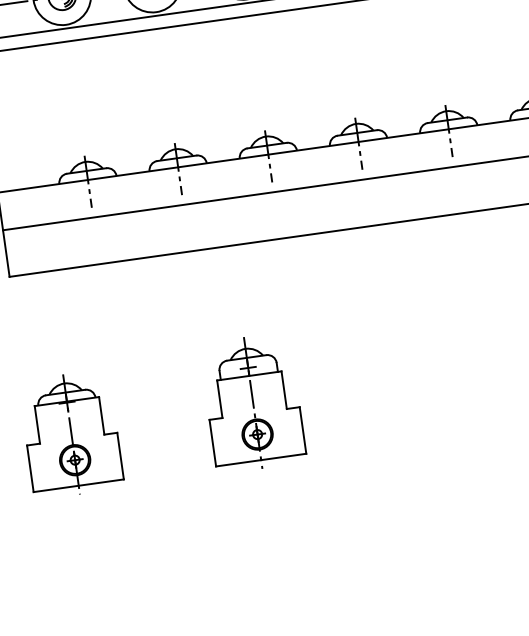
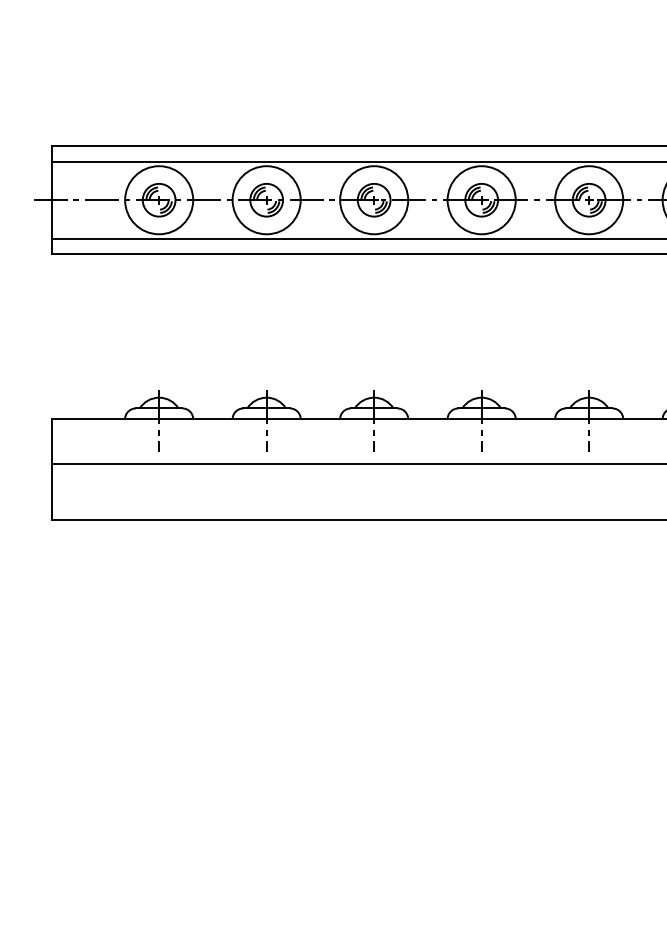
part: (253, 402) -> (315, 706), removed
part: (70, 431) -> (97, 710), removed

